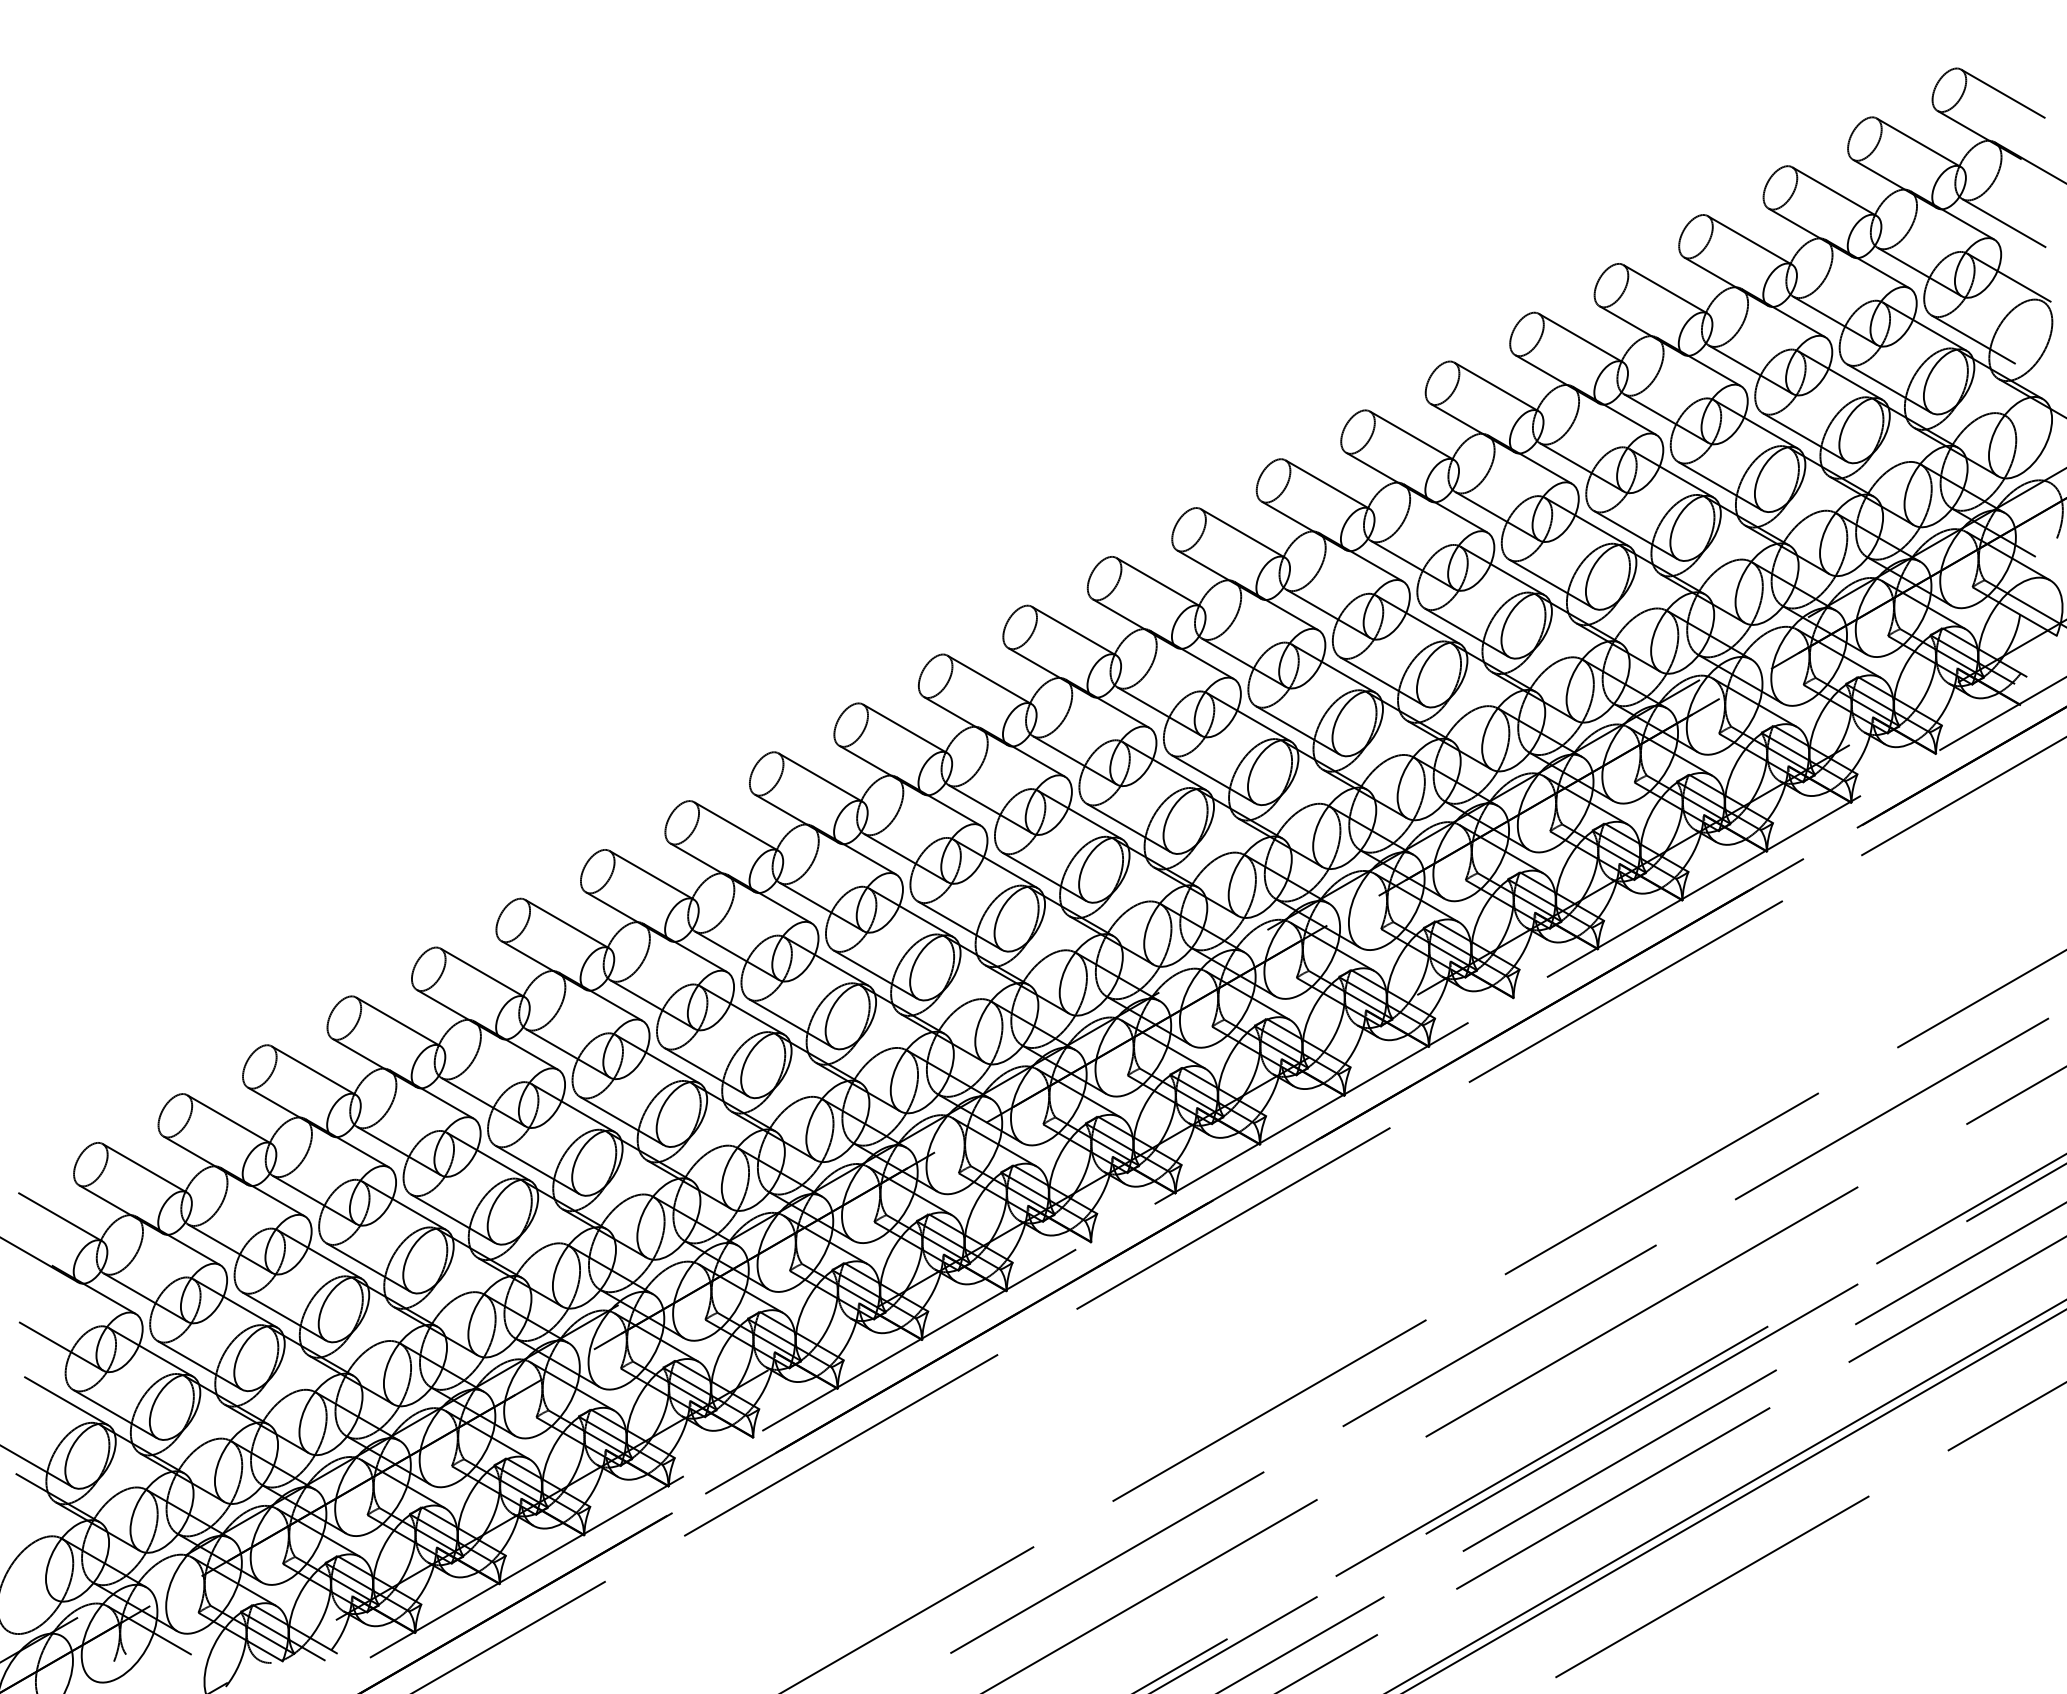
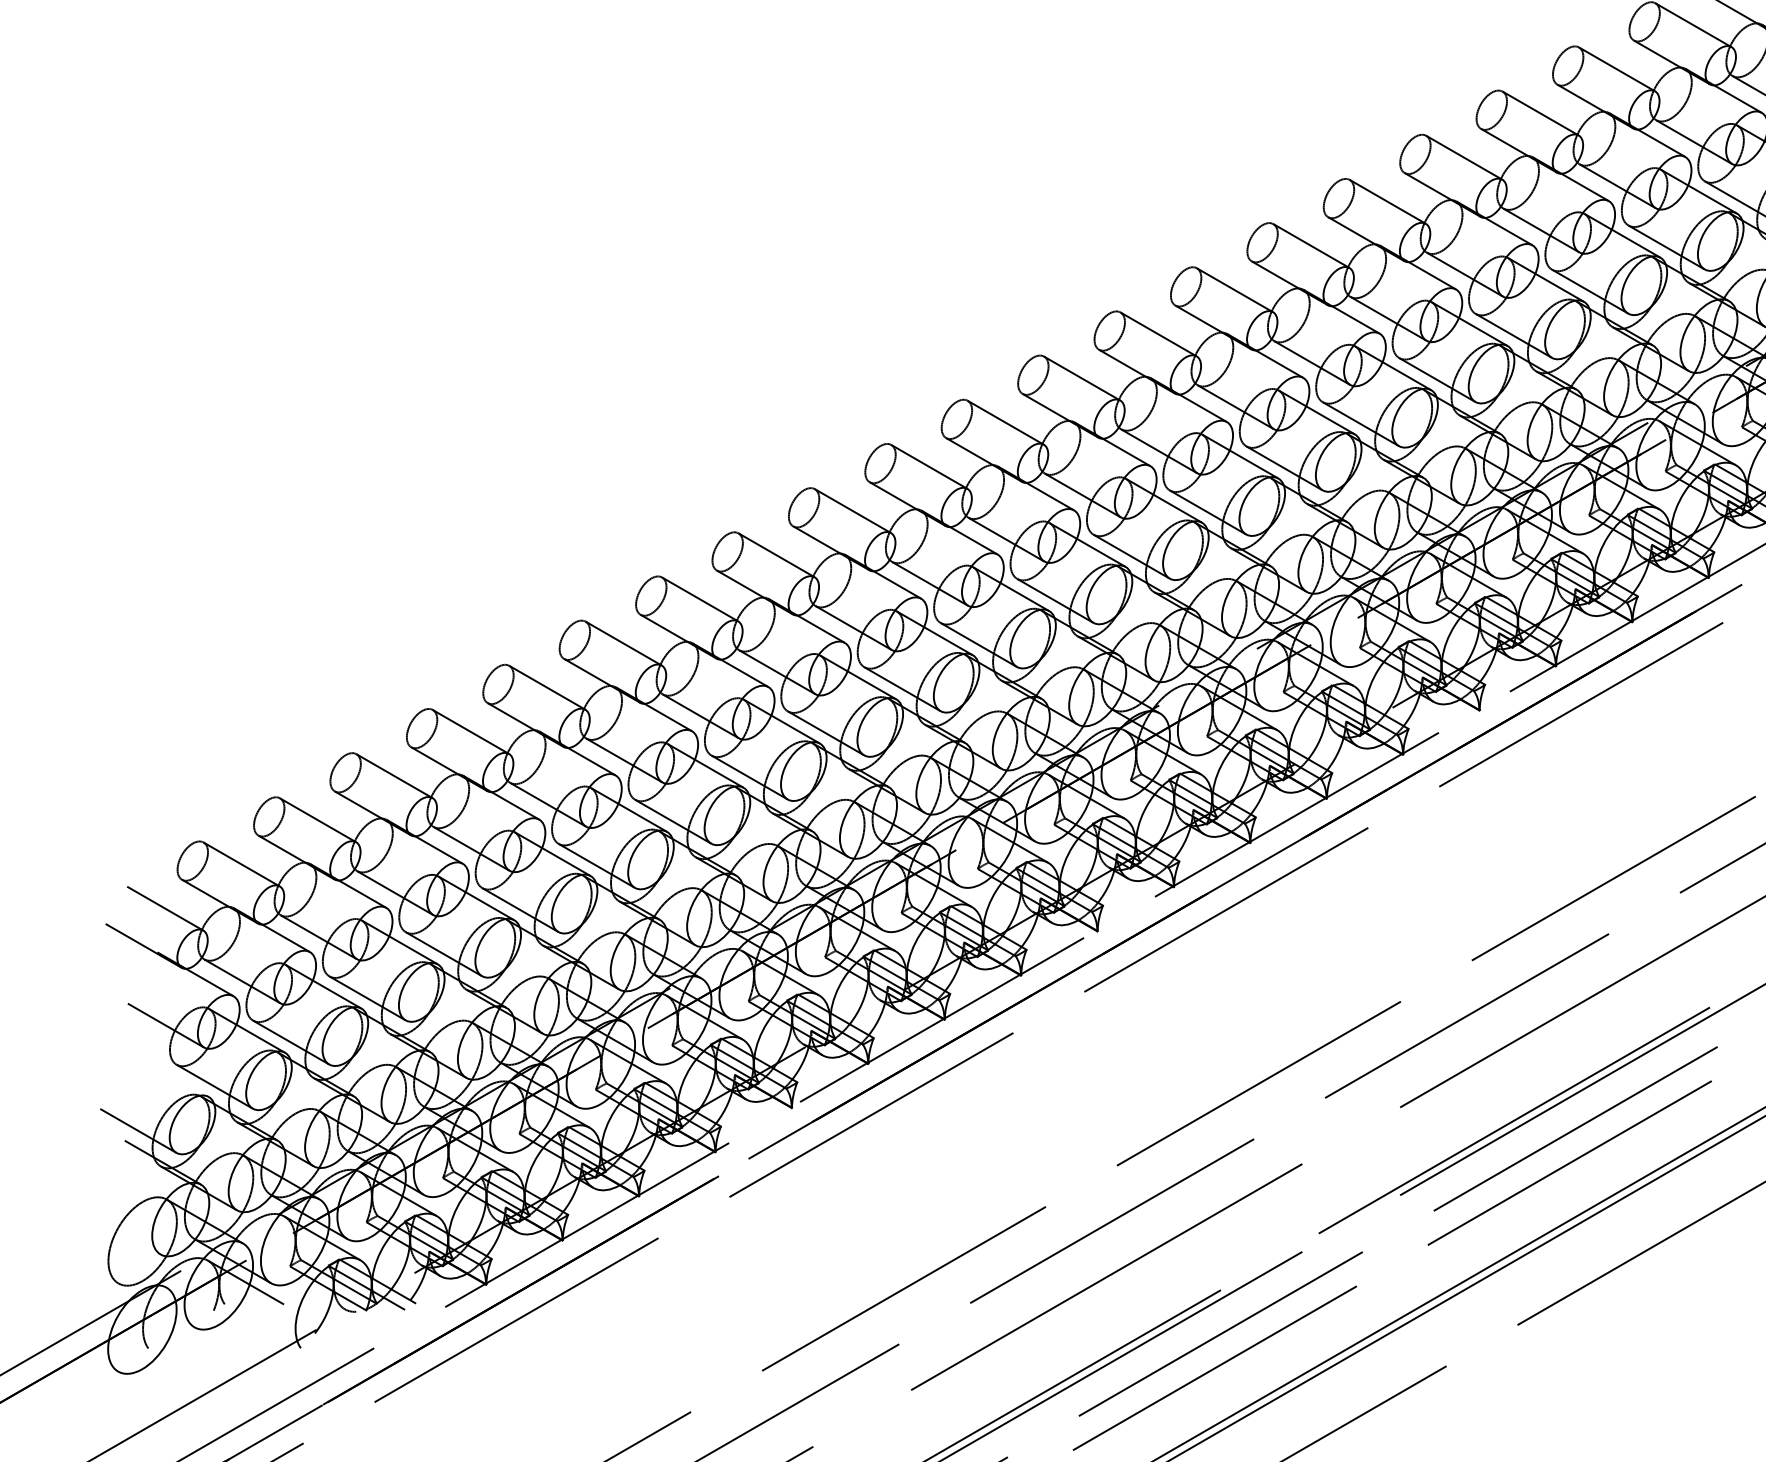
line: (66, 1400) -> (170, 1074), removed

